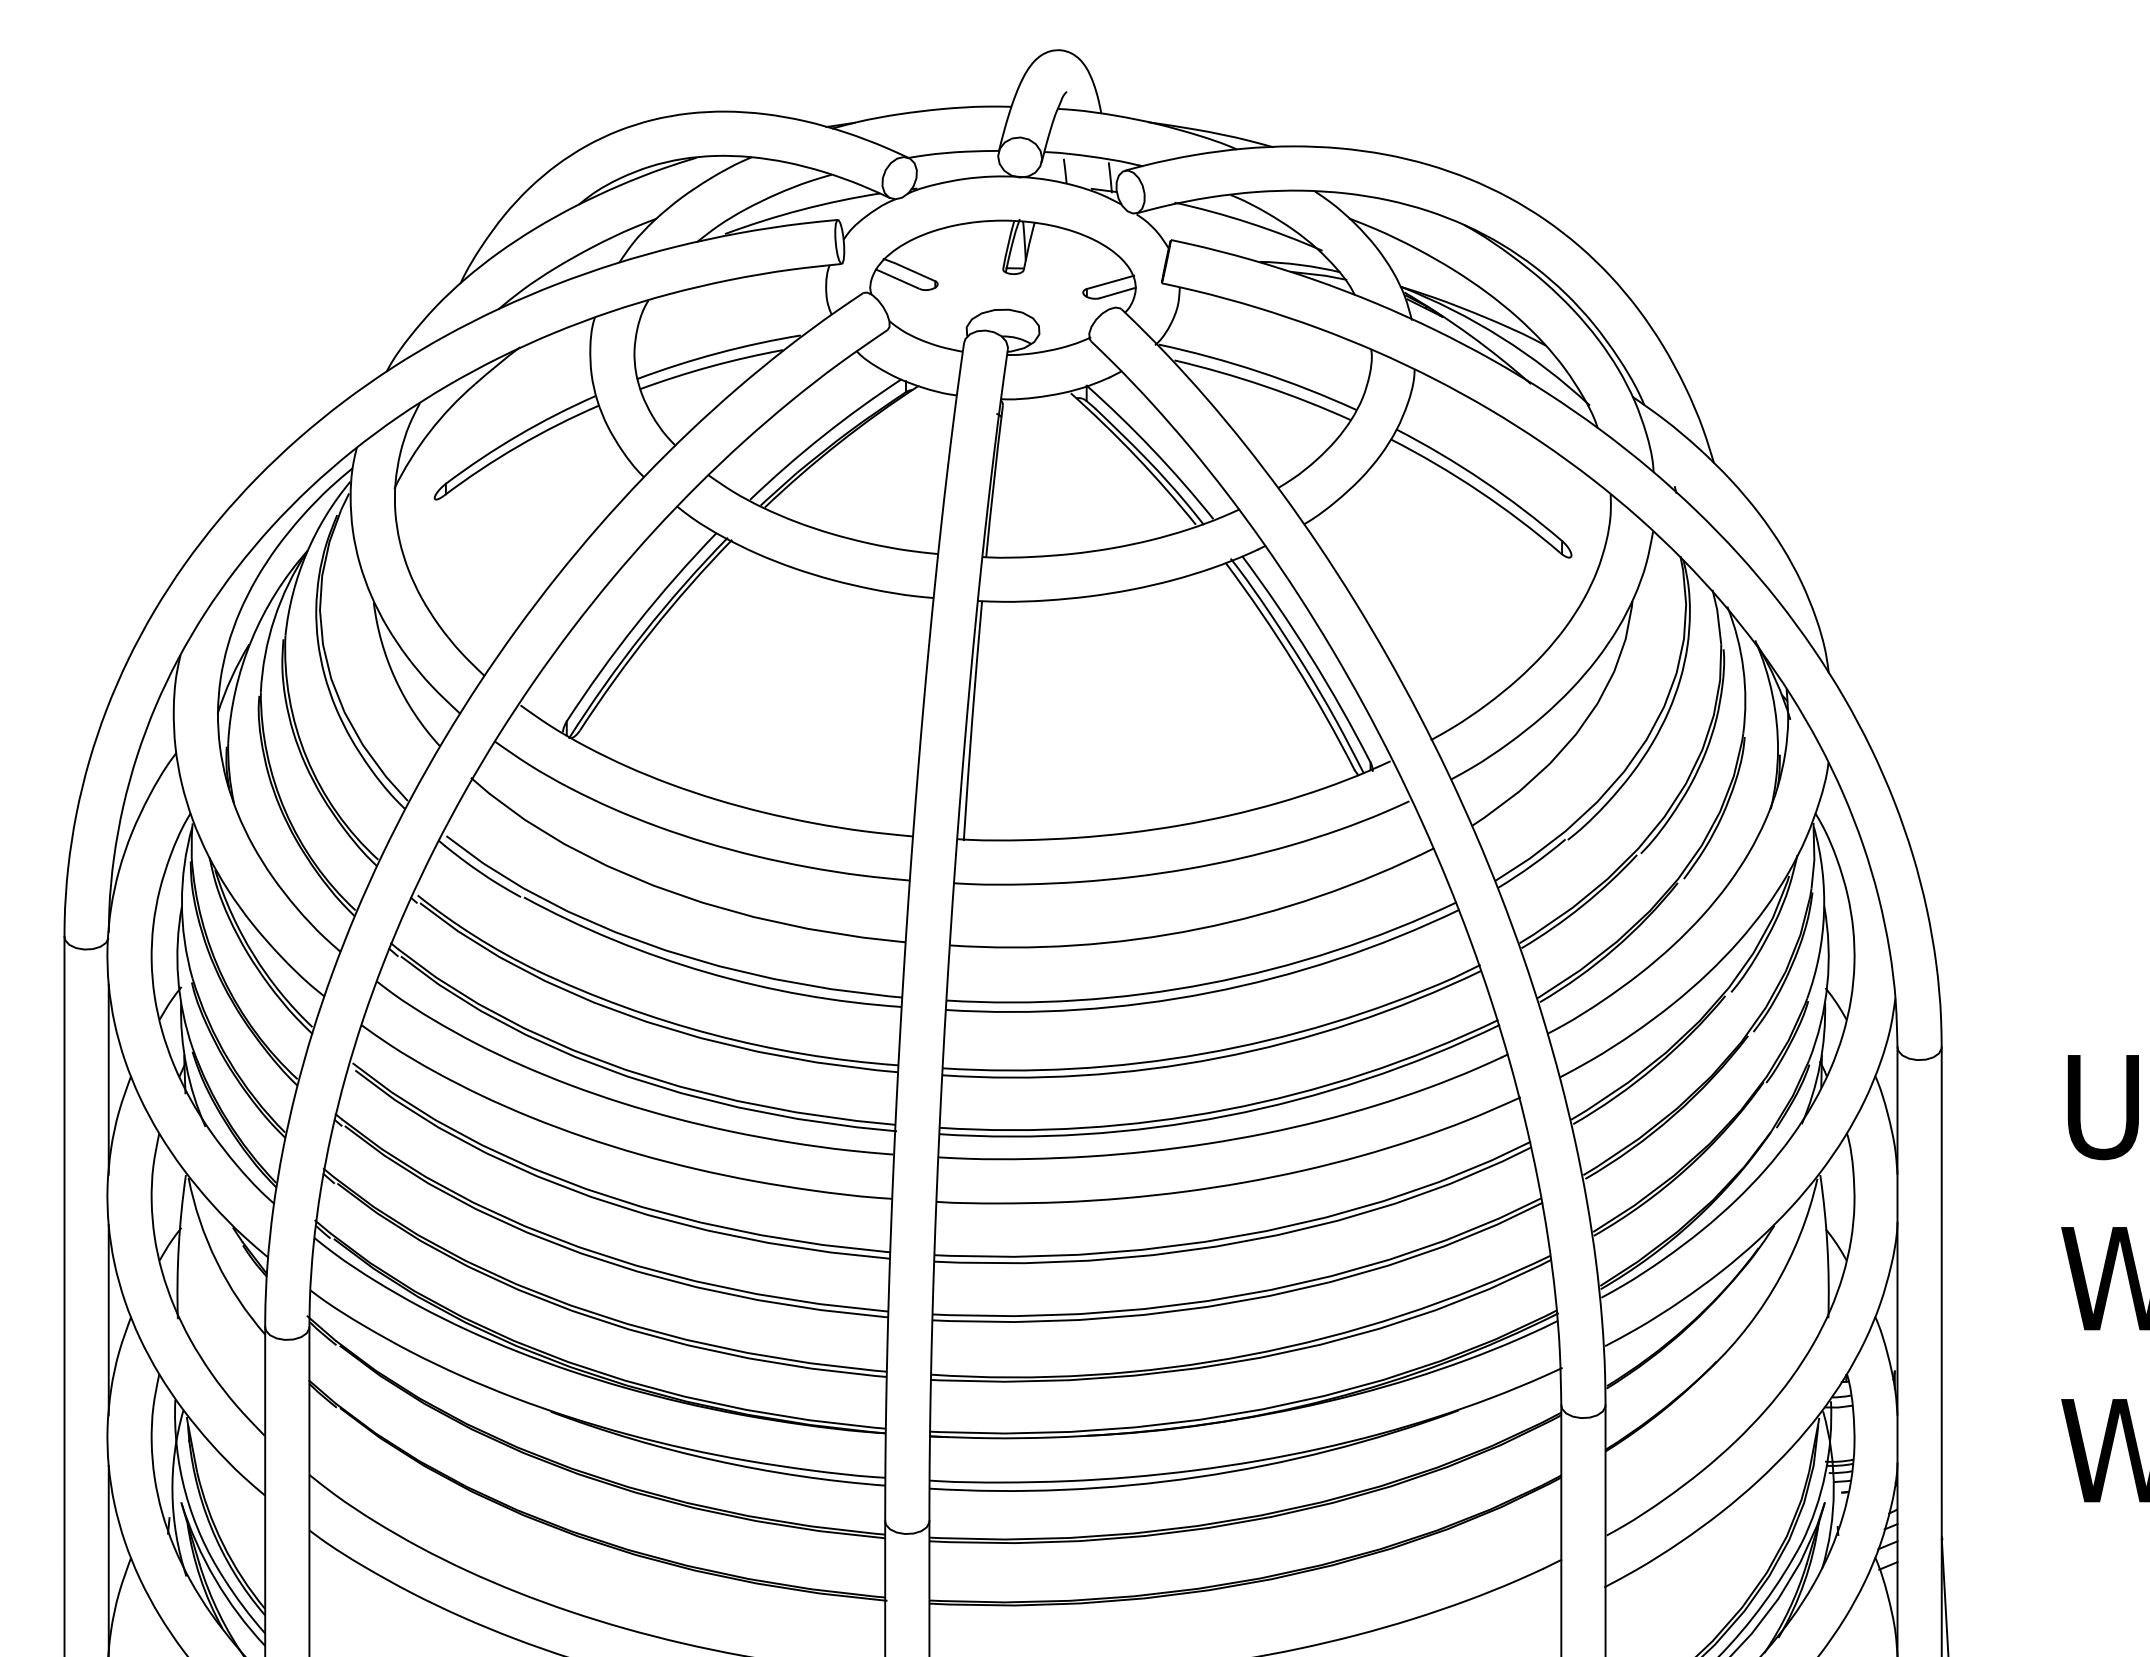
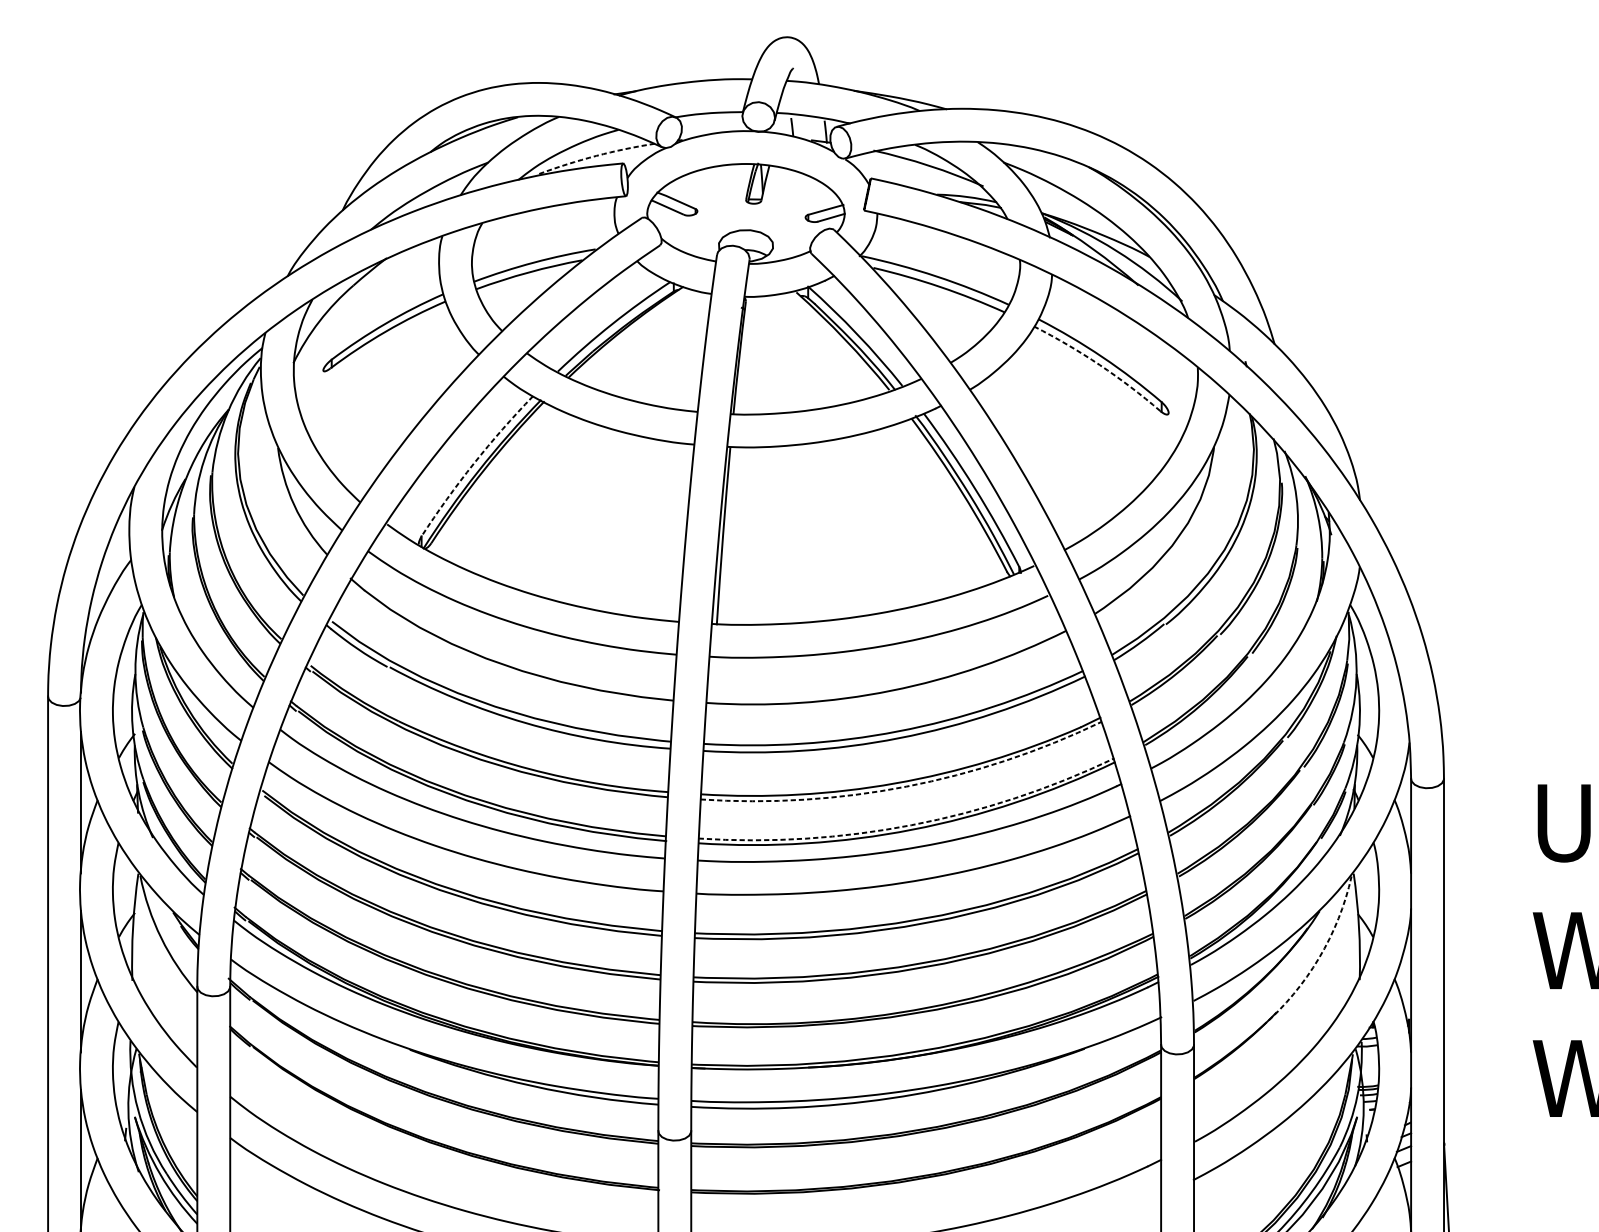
arc: (801, 209) -> (596, 155), solid -> dashed
arc: (1478, 491) -> (1099, 365), solid -> dashed
arc: (637, 623) -> (474, 463), solid -> dashed
arc: (1218, 1058) -> (906, 787), solid -> dashed
arc: (1225, 1109) -> (911, 824), solid -> dashed
arc: (1773, 1288) -> (1318, 958), solid -> dashed

